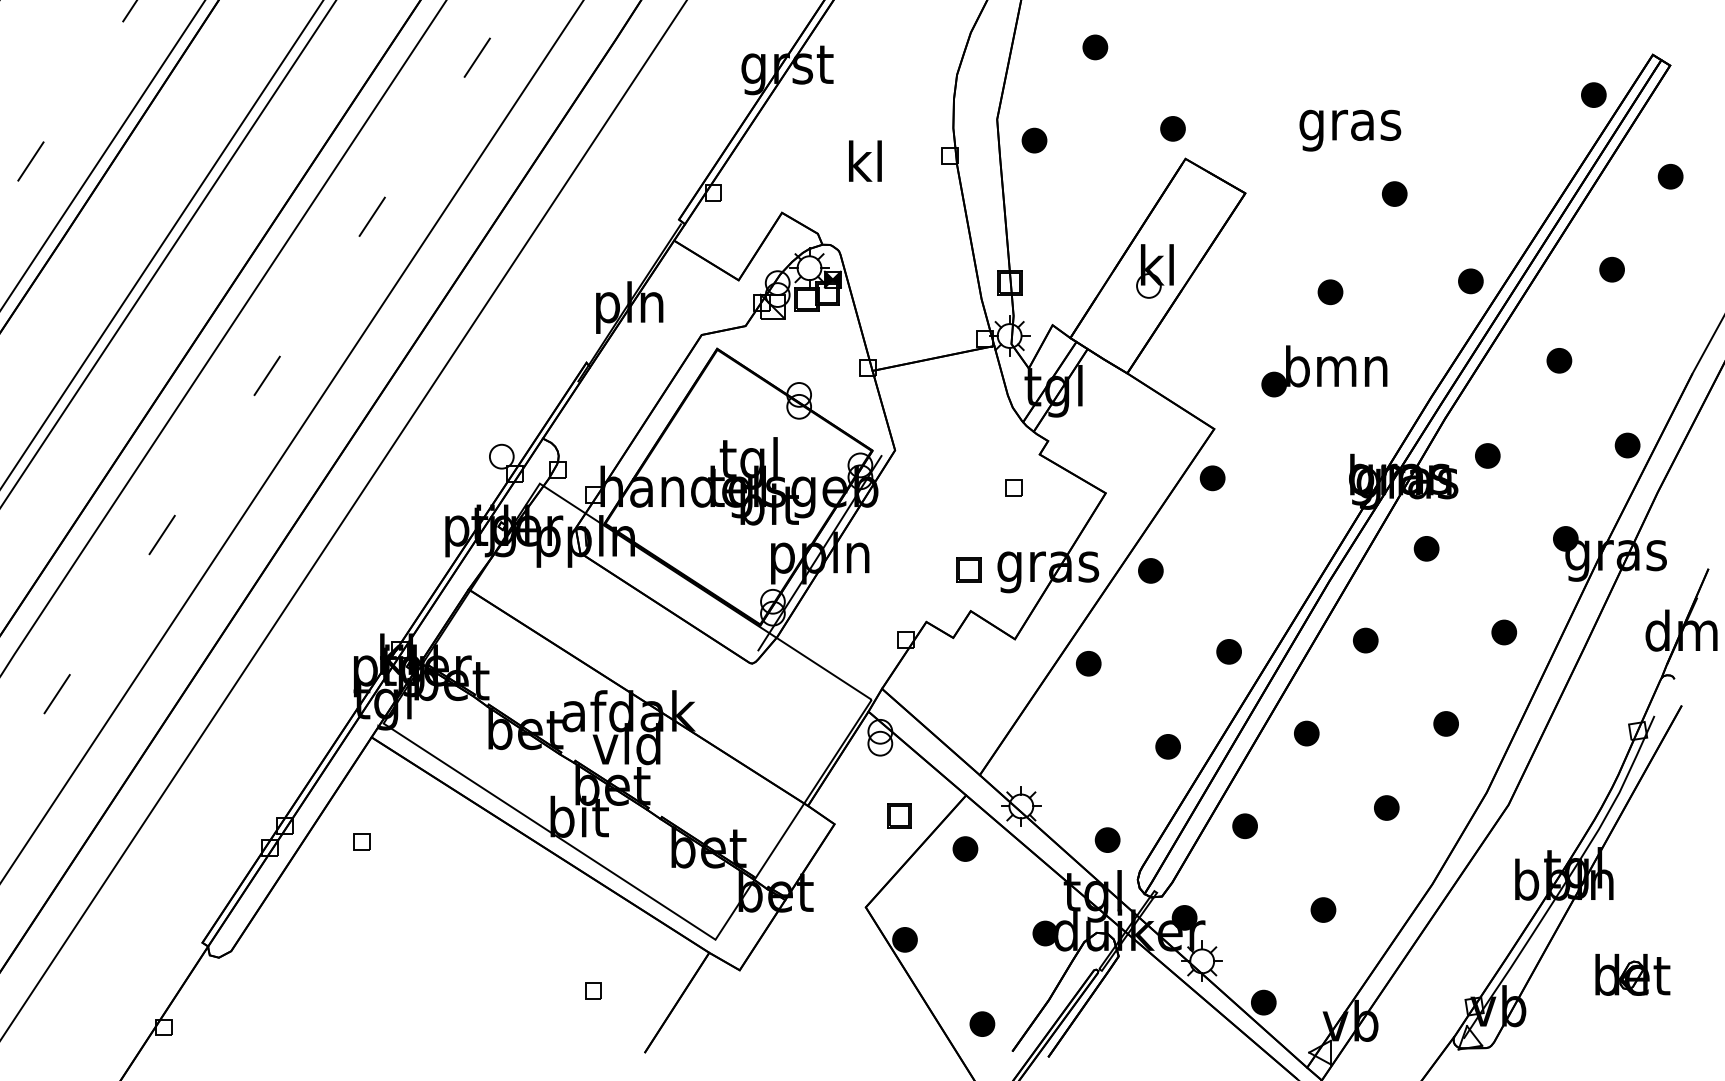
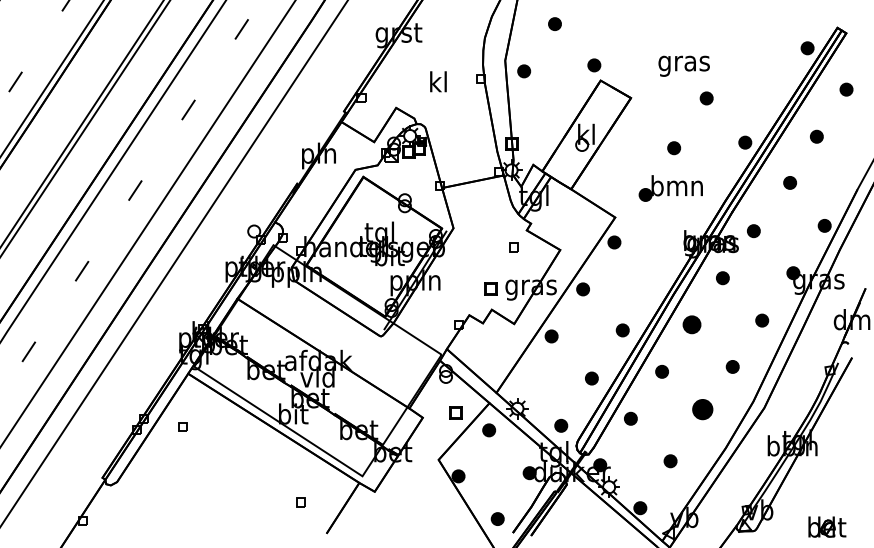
part: (1364, 640) -> (691, 324), size x1.4
part: (1386, 807) -> (702, 409), size x1.6
part: (1633, 973) -> (827, 526), moved

